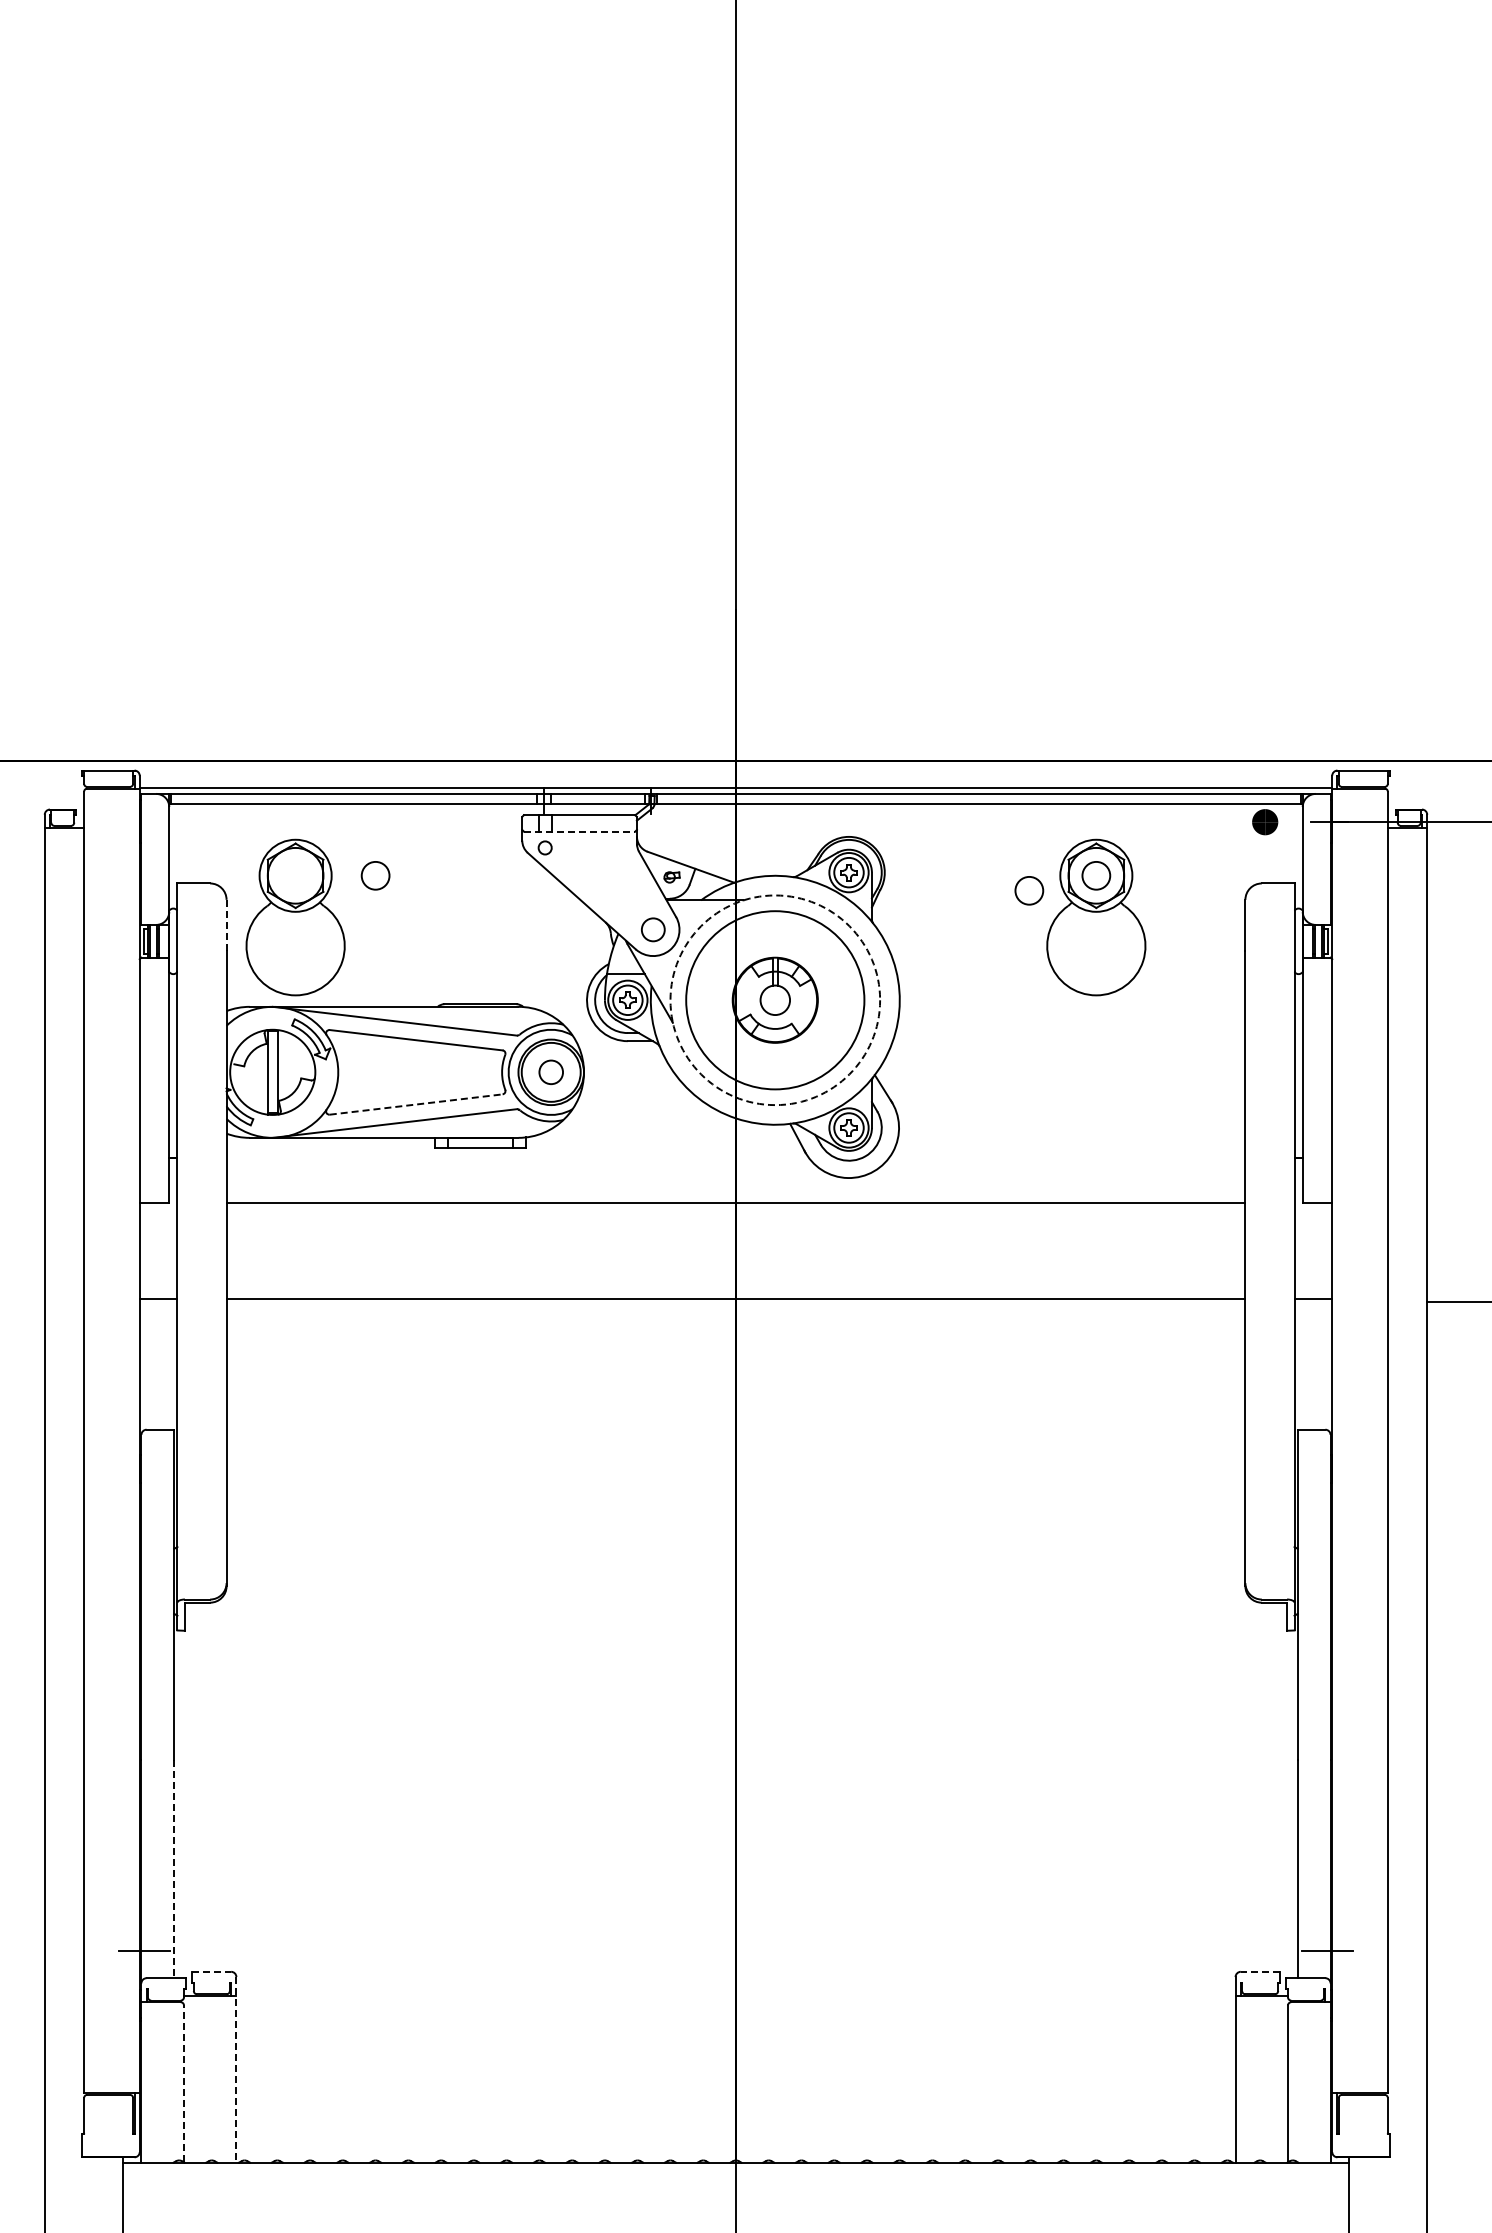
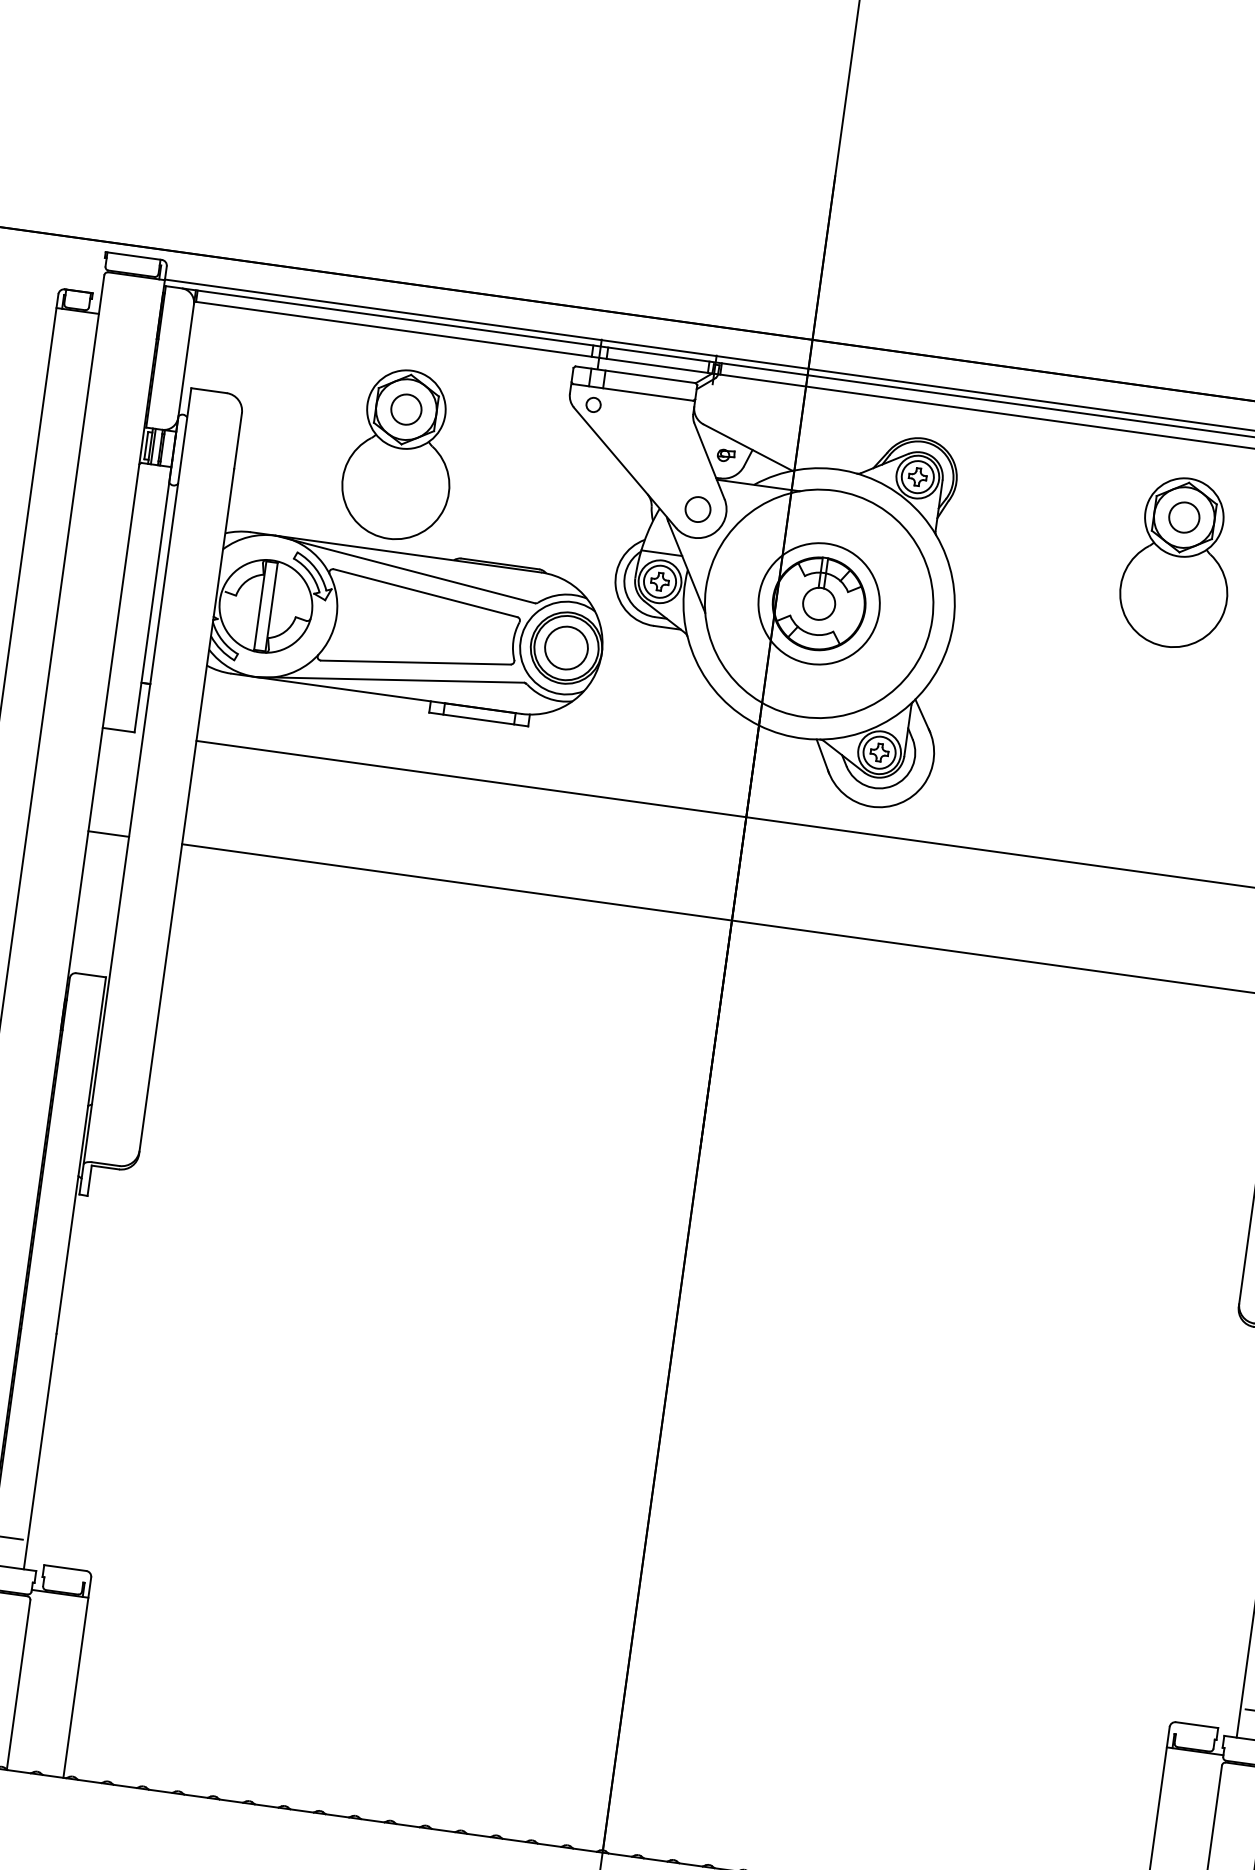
line: (579, 831) -> (633, 392), dashed -> solid
circle: (1029, 890) -> (1109, 523), removed
part: (295, 917) -> (400, 454), moved
line: (226, 925) -> (238, 440), dashed -> solid
circle: (775, 999) -> (819, 603), size x0.62
circle: (775, 1000) -> (819, 604), dashed -> solid
circle: (550, 1072) -> (565, 648), size x1.67
line: (416, 1104) -> (416, 662), dashed -> solid
line: (174, 1869) -> (40, 1452), dashed -> solid
line: (212, 1971) -> (66, 1567), dashed -> solid
line: (1259, 1971) -> (1196, 1724), dashed -> solid
line: (236, 2069) -> (77, 1677), dashed -> solid
line: (183, 2083) -> (18, 1684), dashed -> solid

